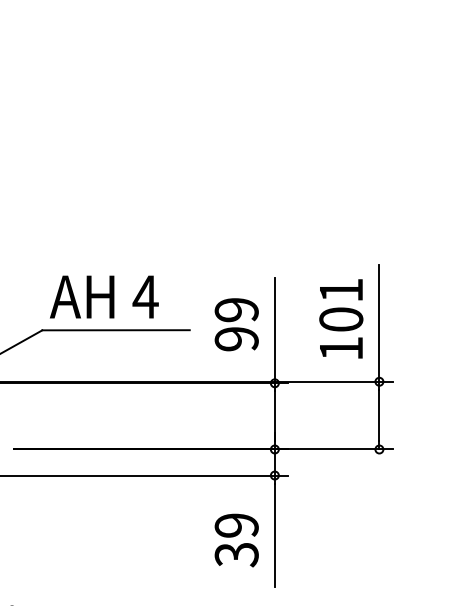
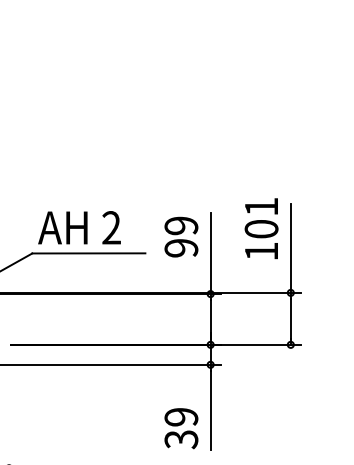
text: (145, 296) -> (111, 227), 4 -> 2
text: (341, 318) -> (261, 228), moved
text: (236, 323) -> (181, 236), moved
text: (236, 540) -> (181, 428), moved

